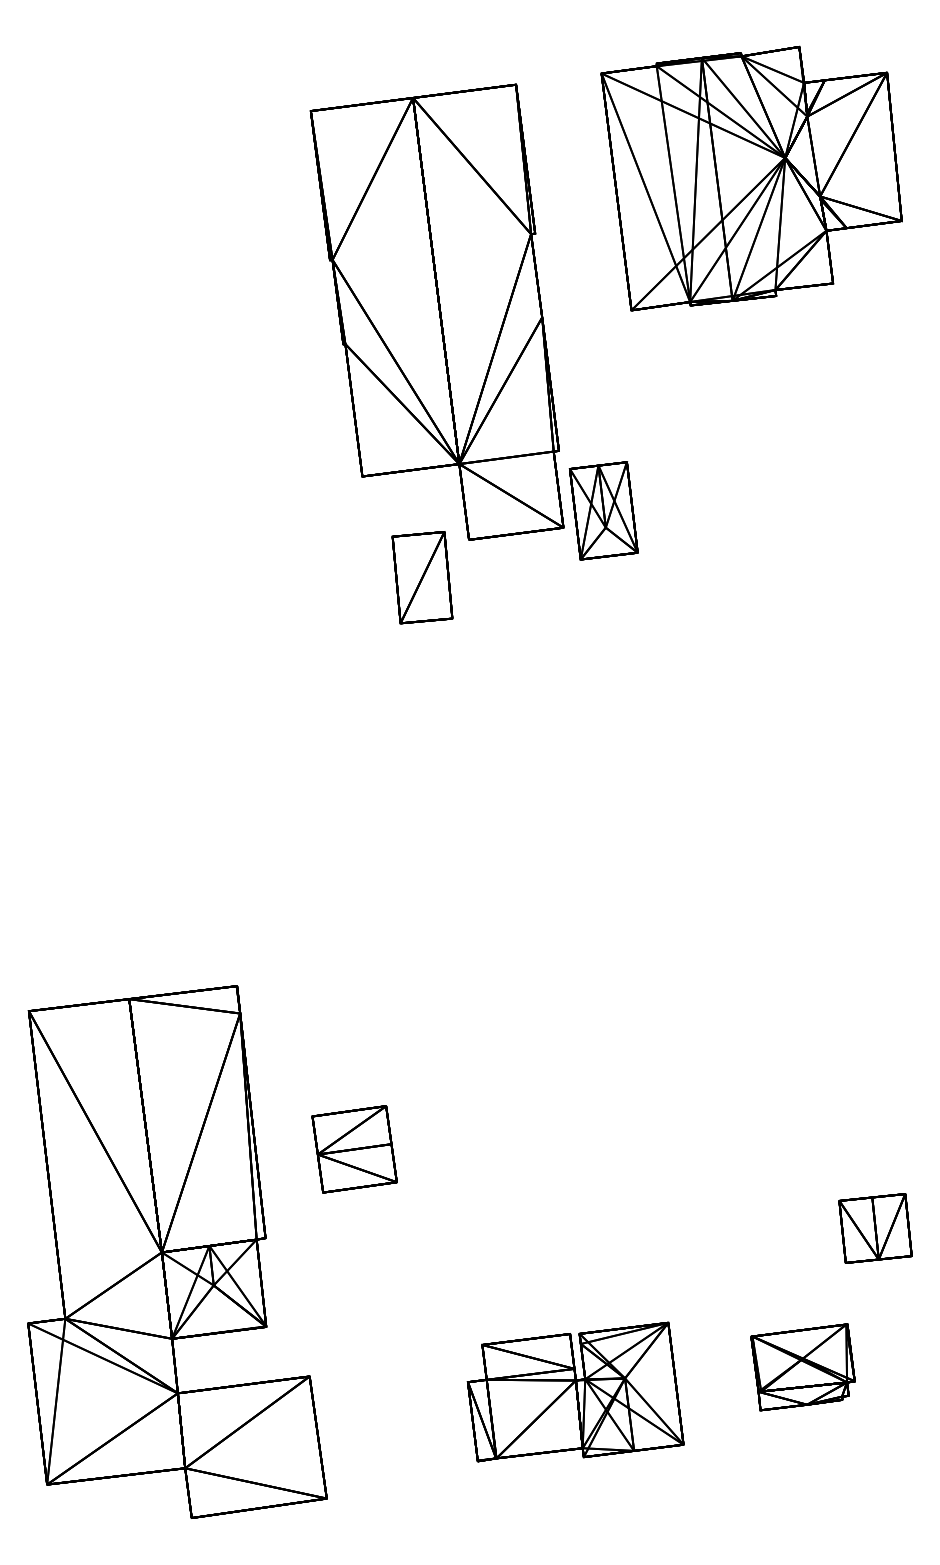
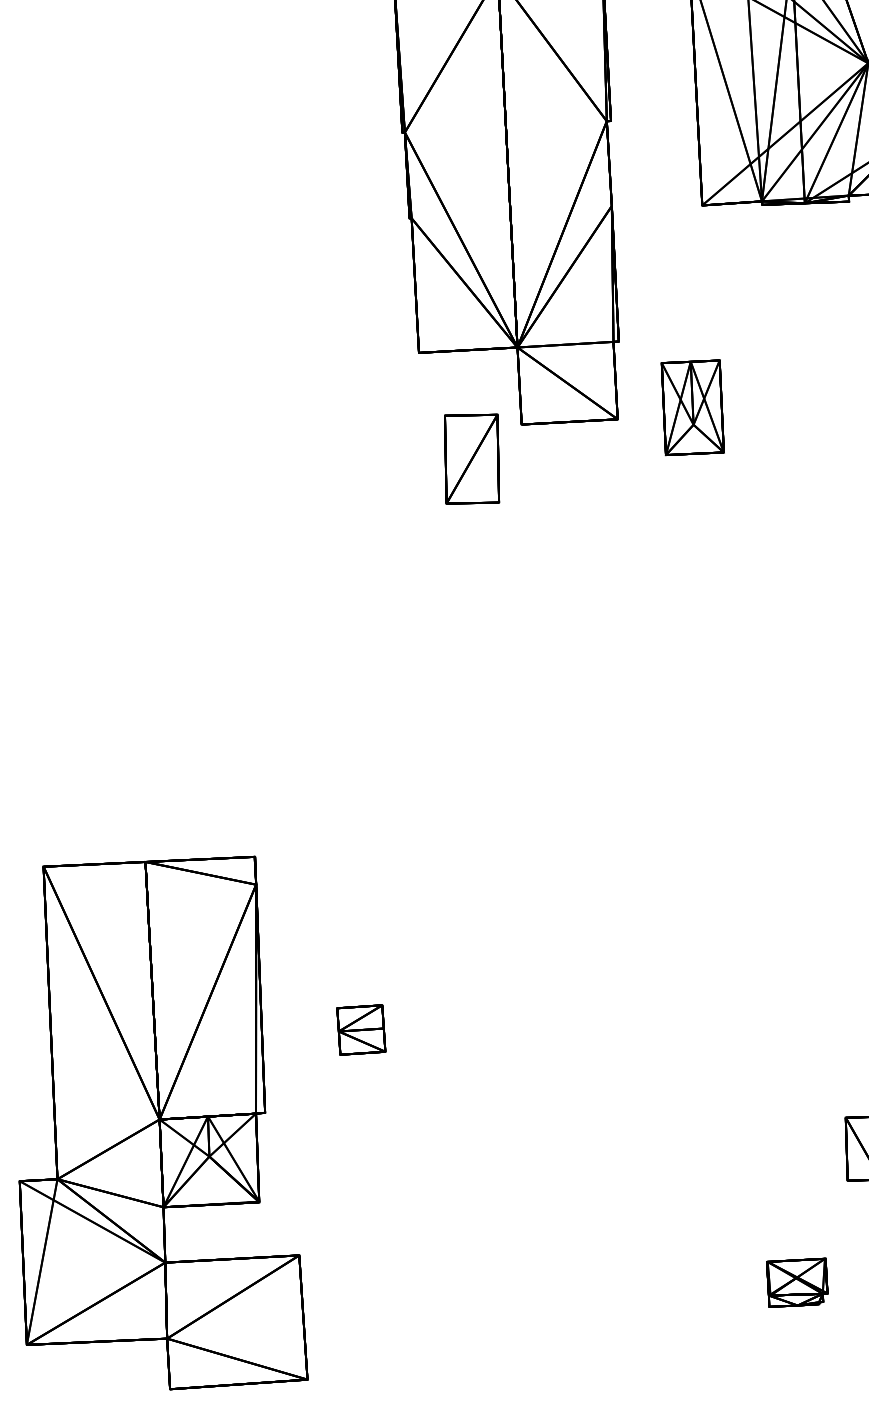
part: (603, 510) -> (692, 407), moved
part: (354, 1149) -> (361, 1030), size x0.6
part: (802, 1367) -> (796, 1282), size x0.6
part: (575, 1391) -> (565, 1290), removed

